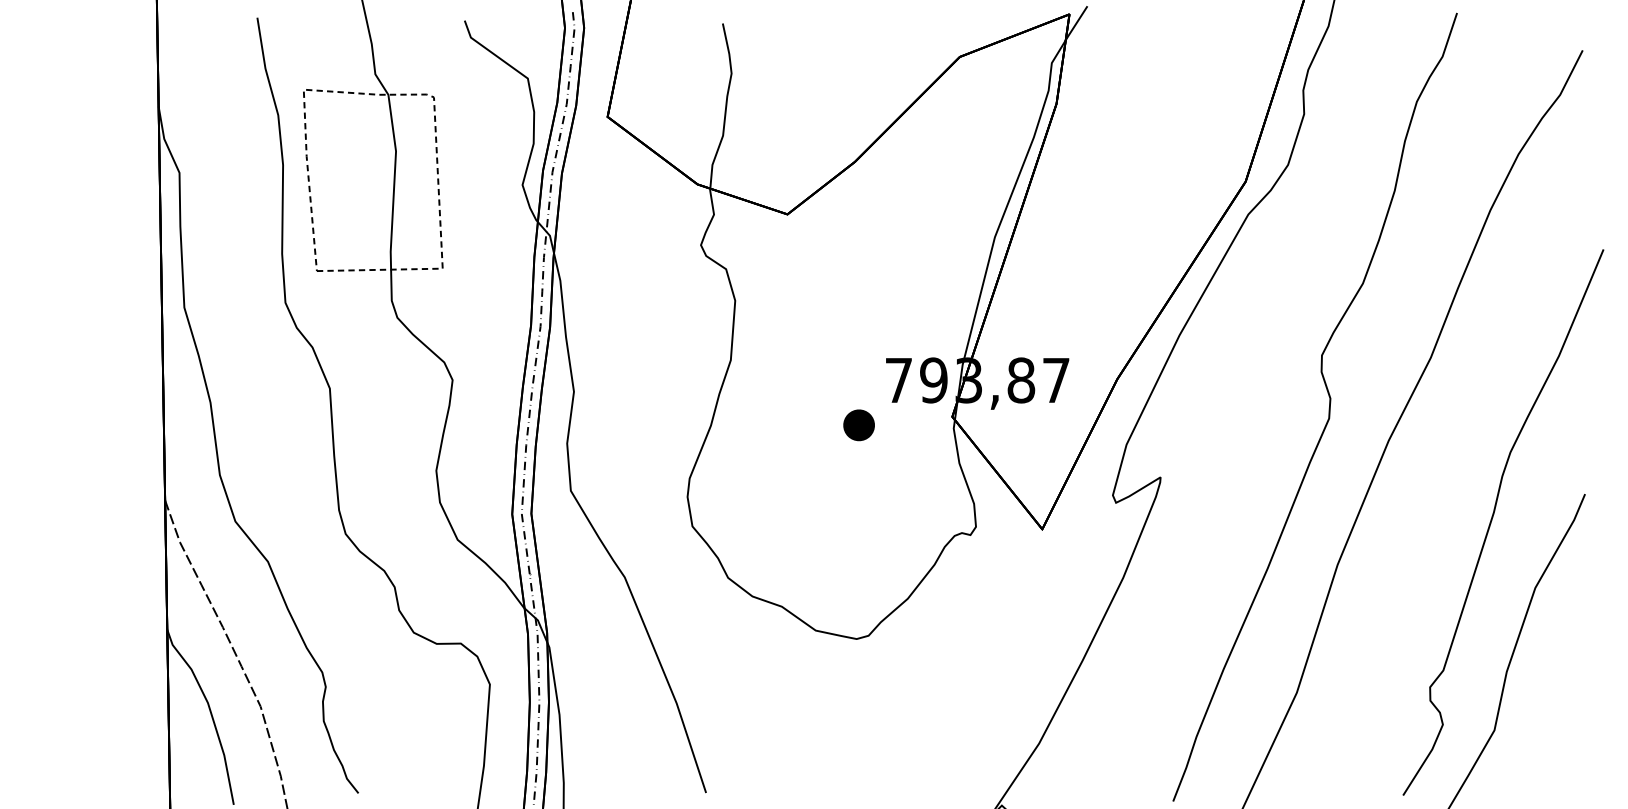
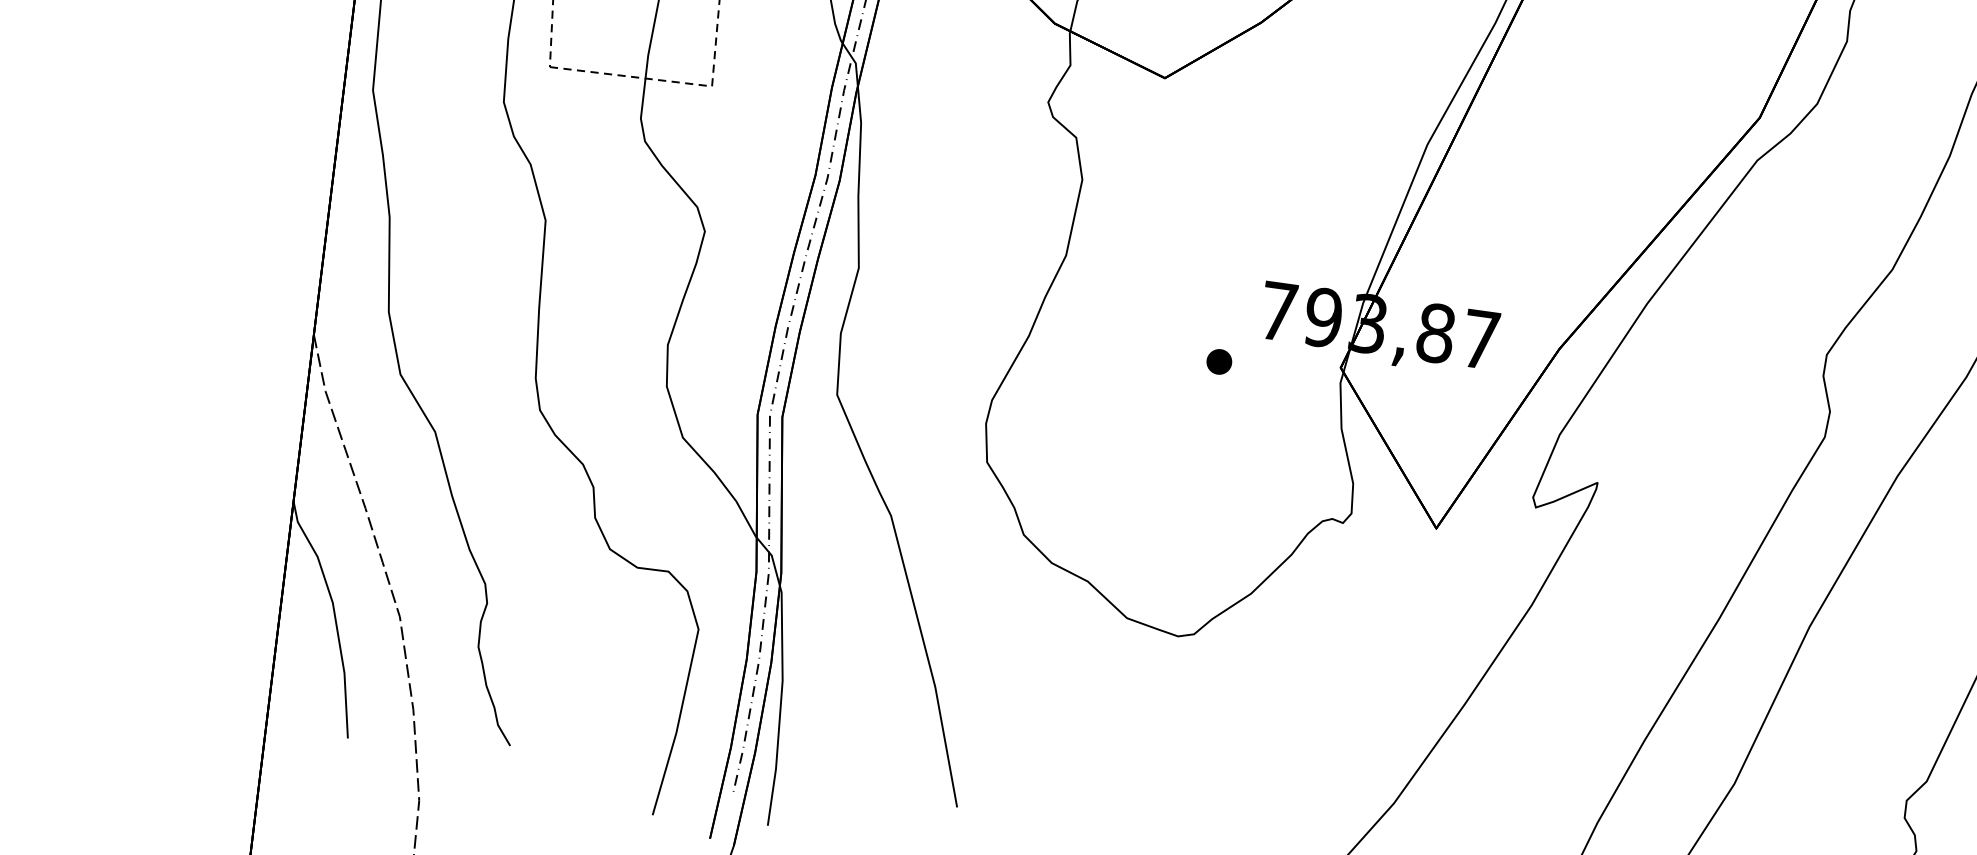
part: (858, 424) -> (1218, 360), size x0.62

